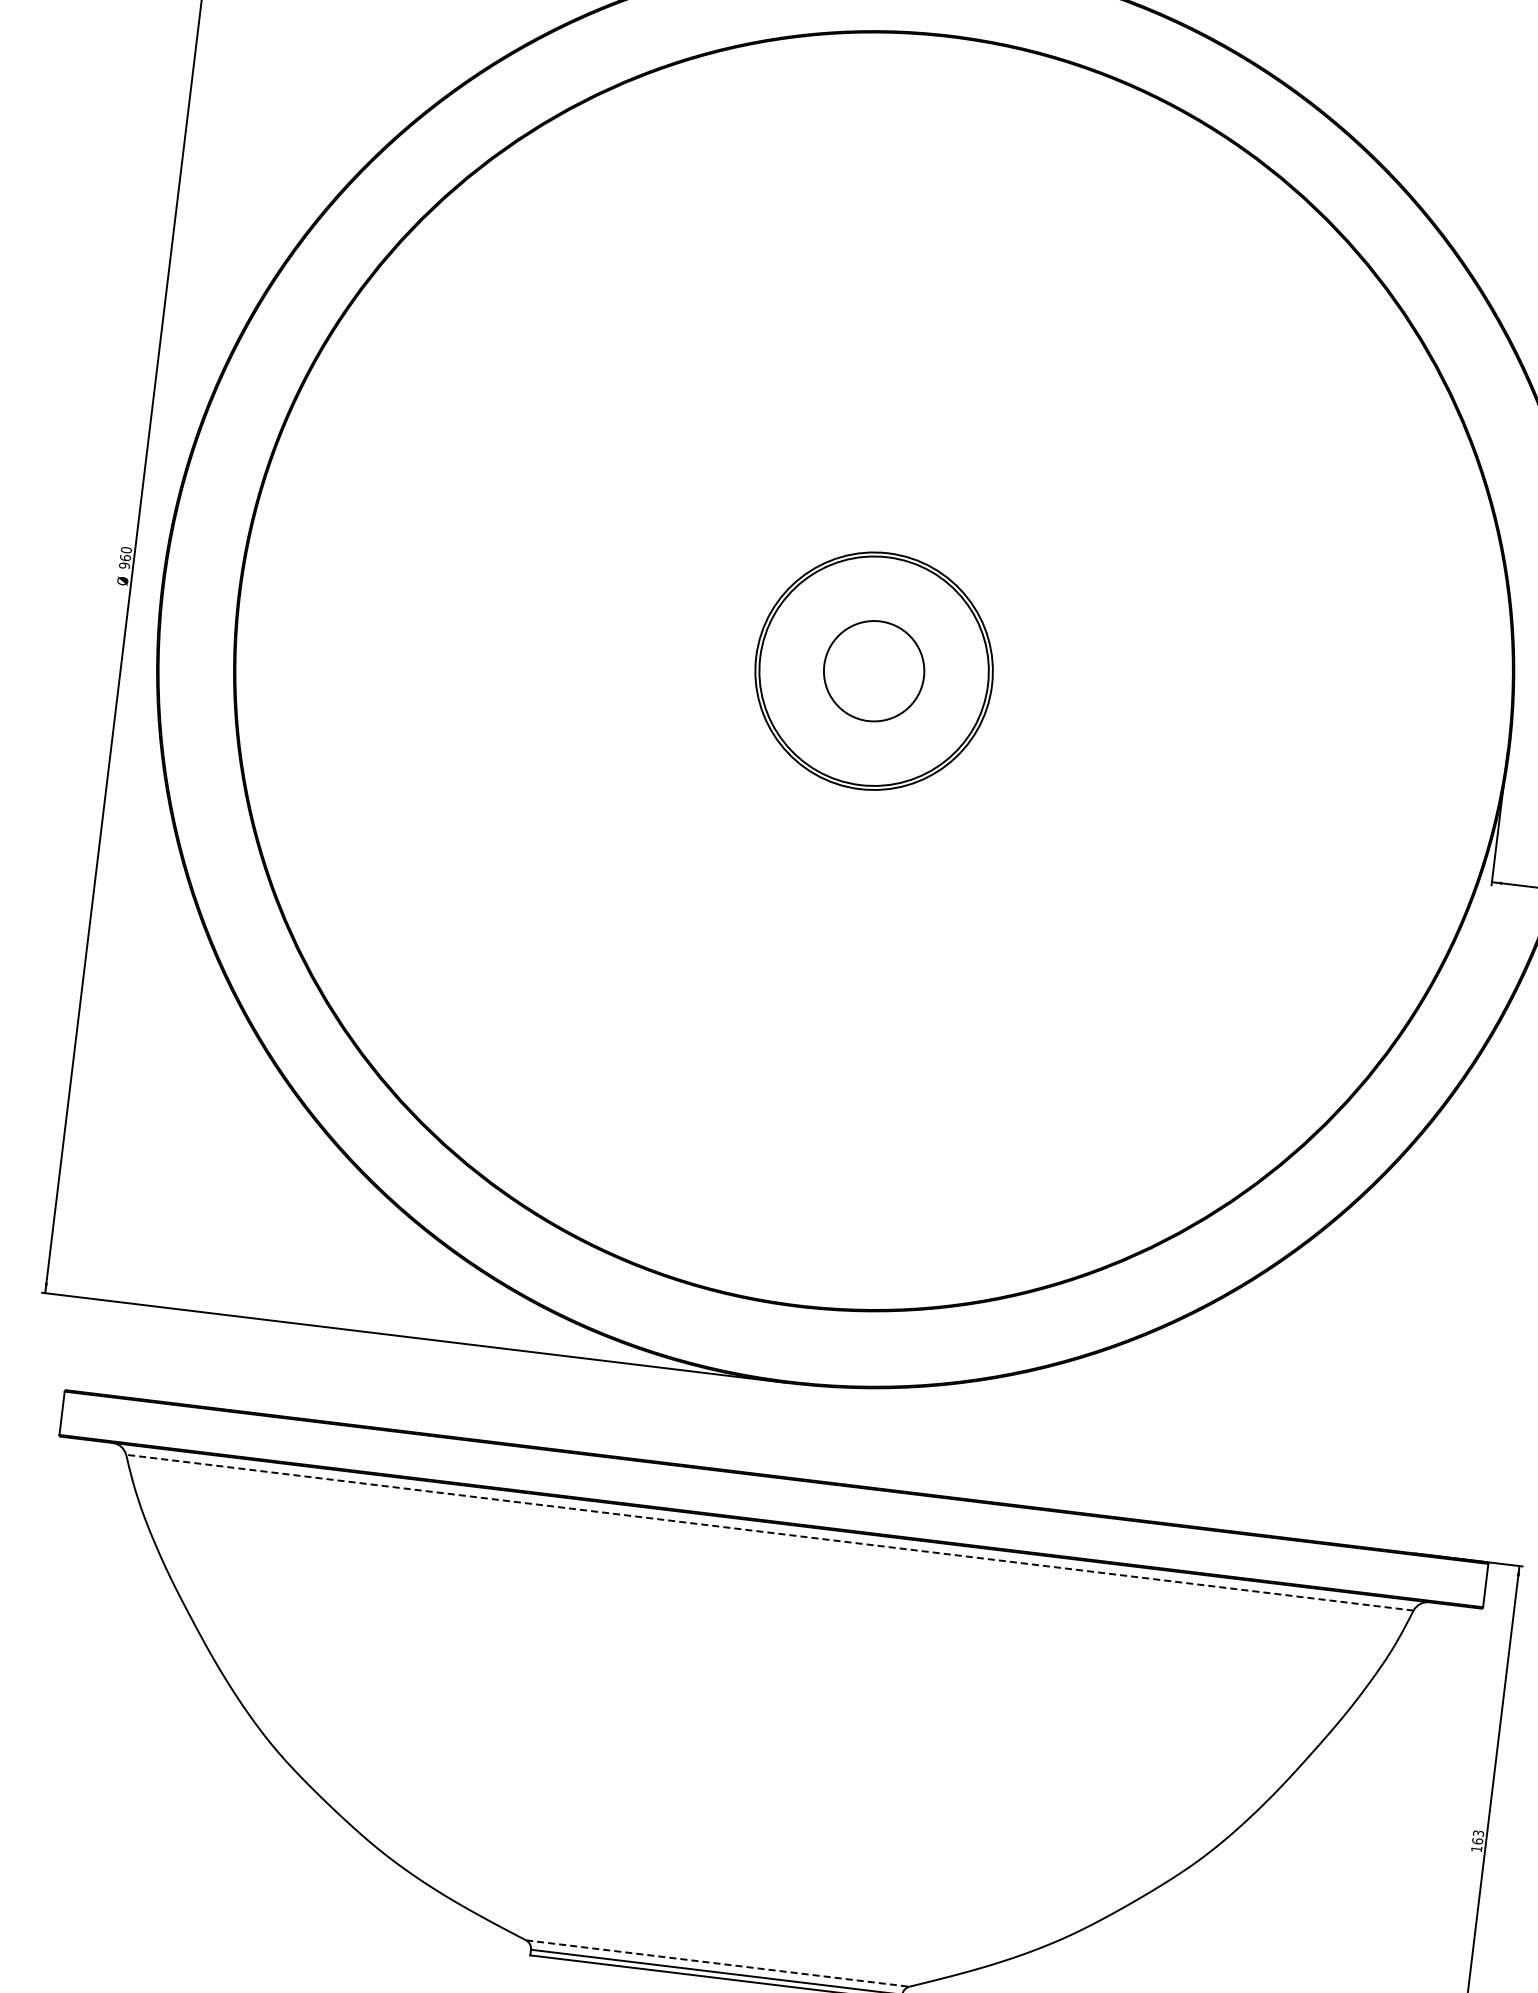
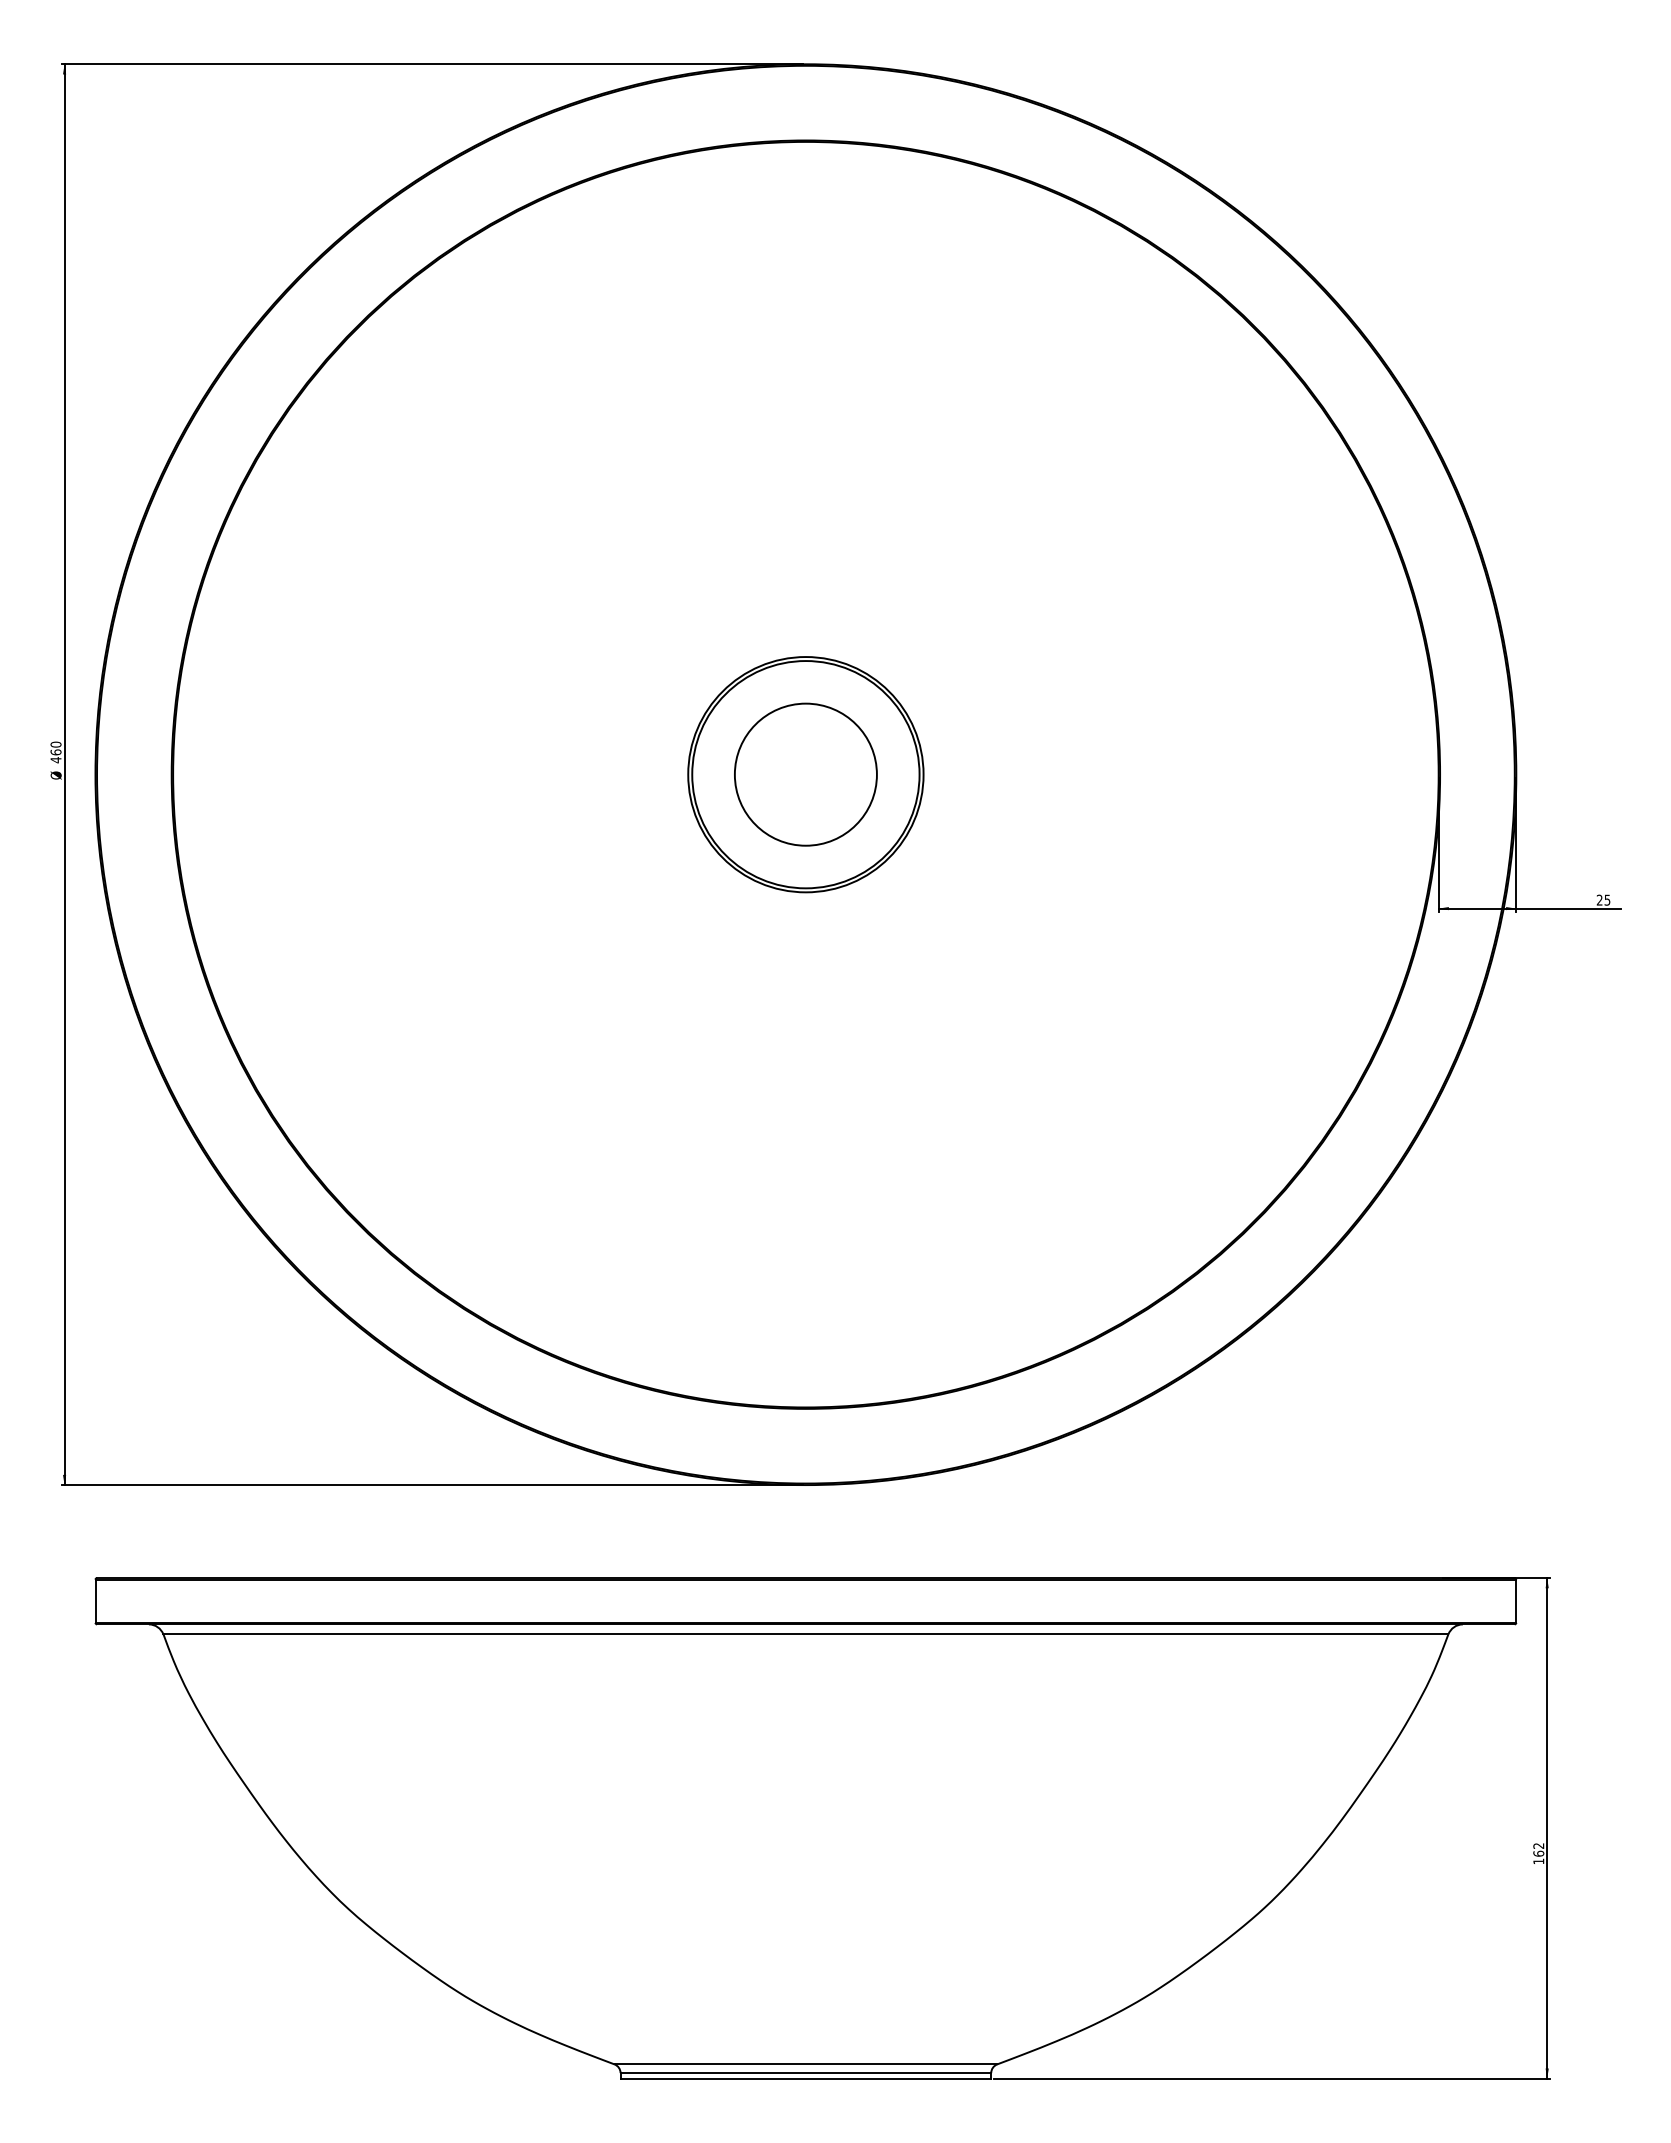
text: (123, 566) -> (55, 760), 960 -> 460
circle: (873, 670) -> (805, 774), size x1.43
line: (769, 1532) -> (805, 1634), dashed -> solid
text: (1478, 1833) -> (1538, 1845), 163 -> 162
line: (718, 1963) -> (806, 2064), dashed -> solid

